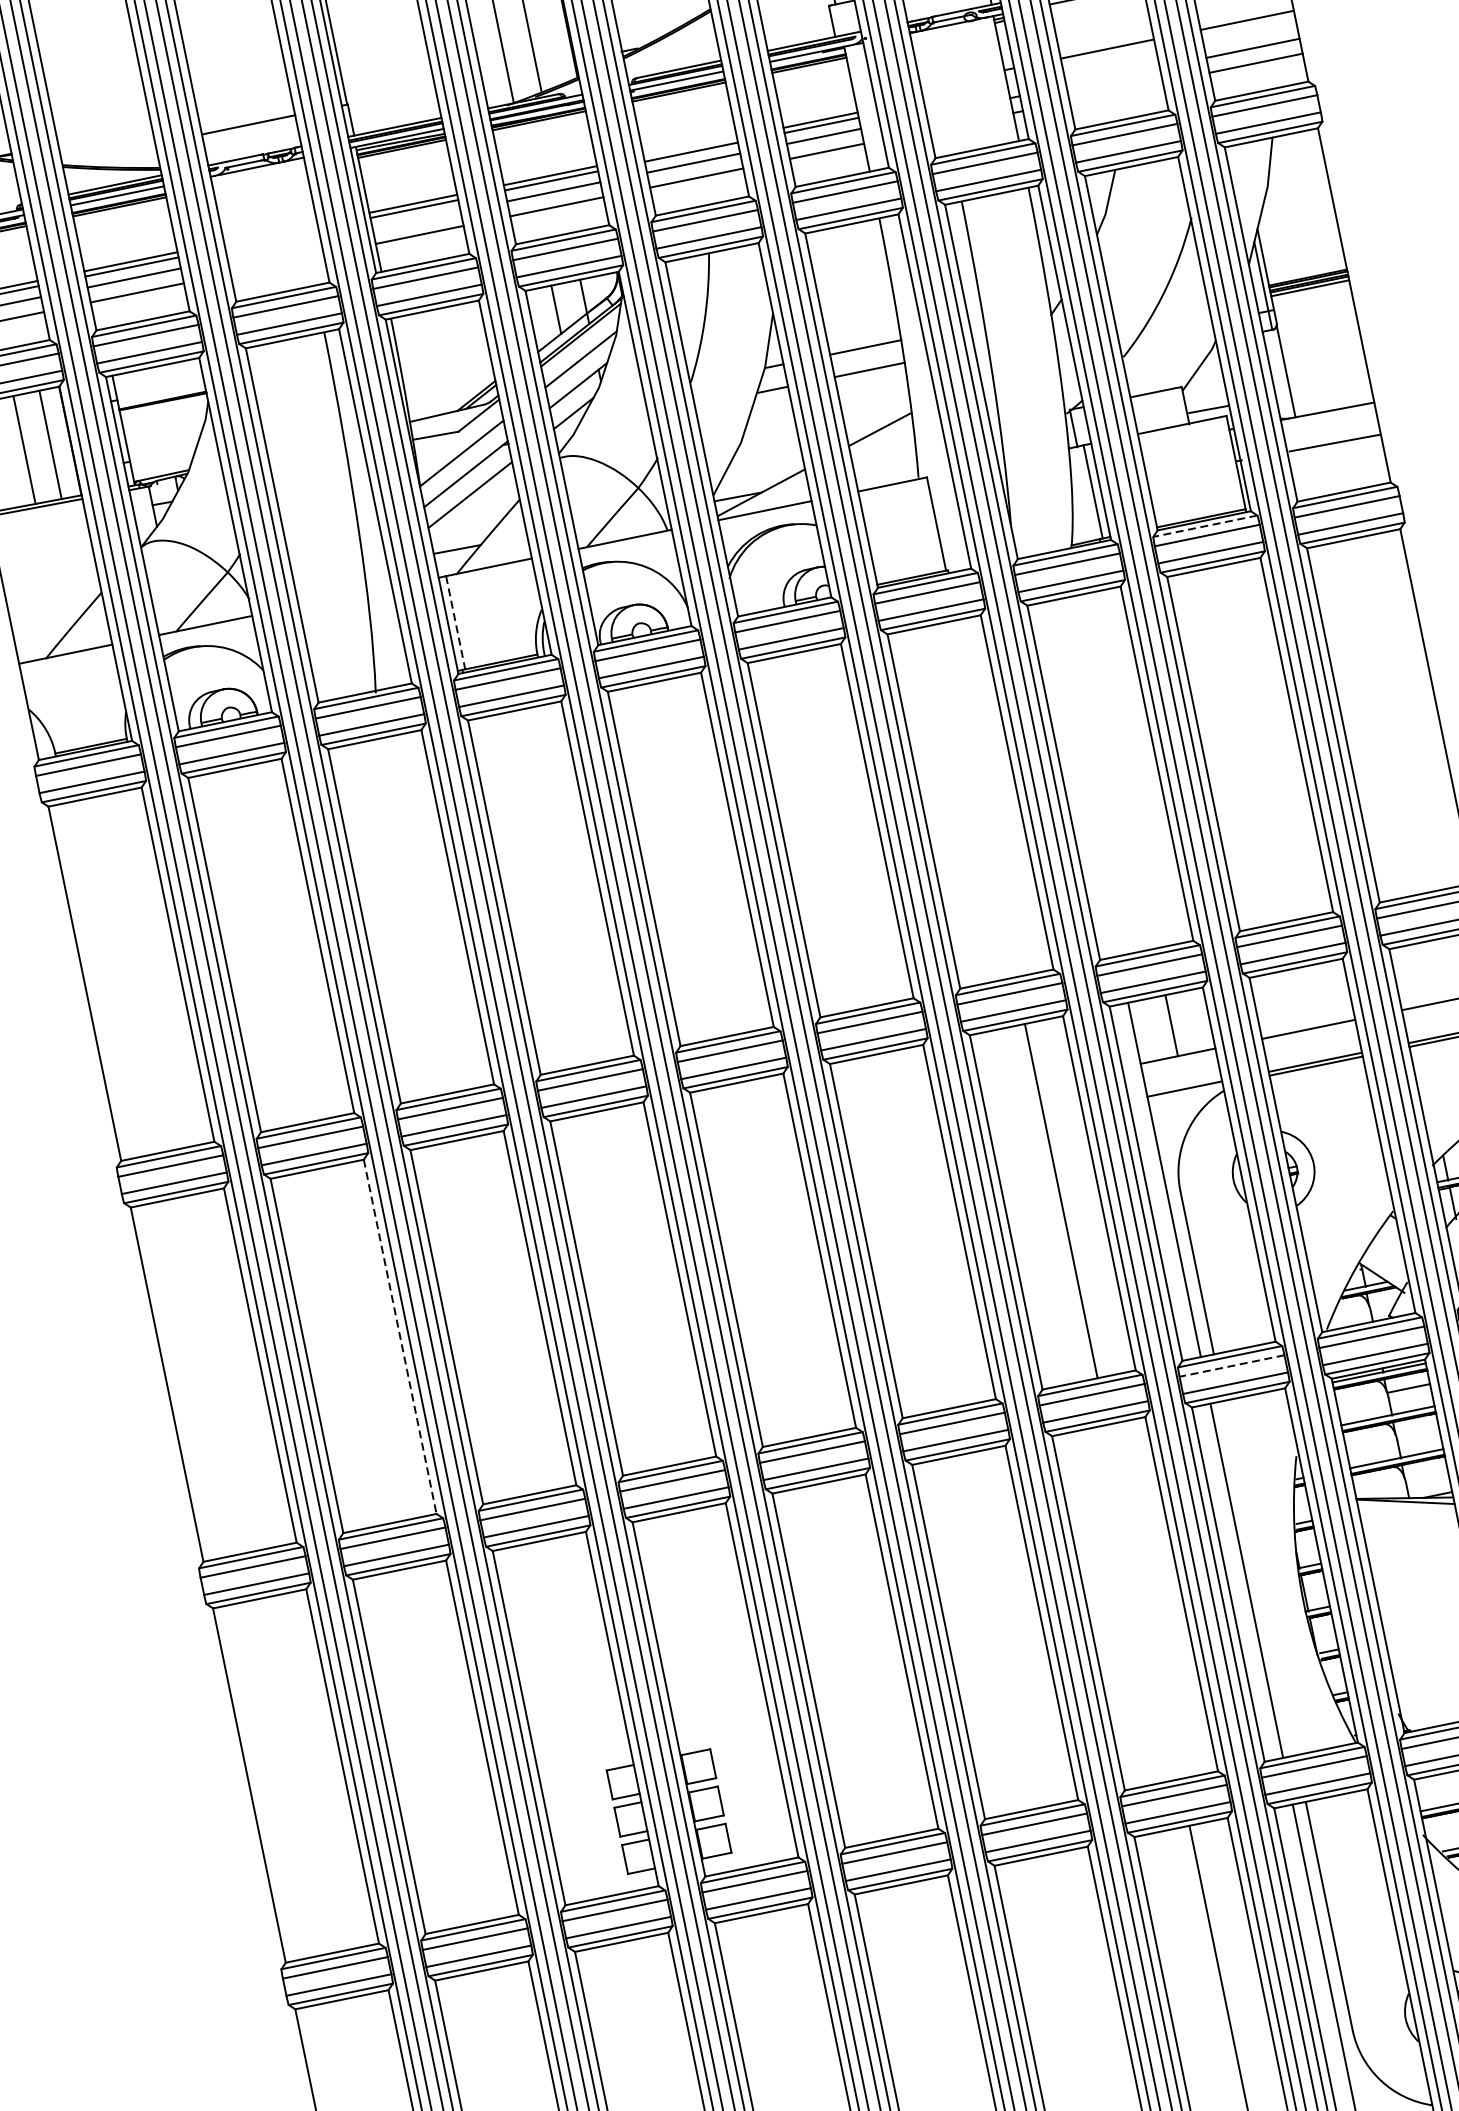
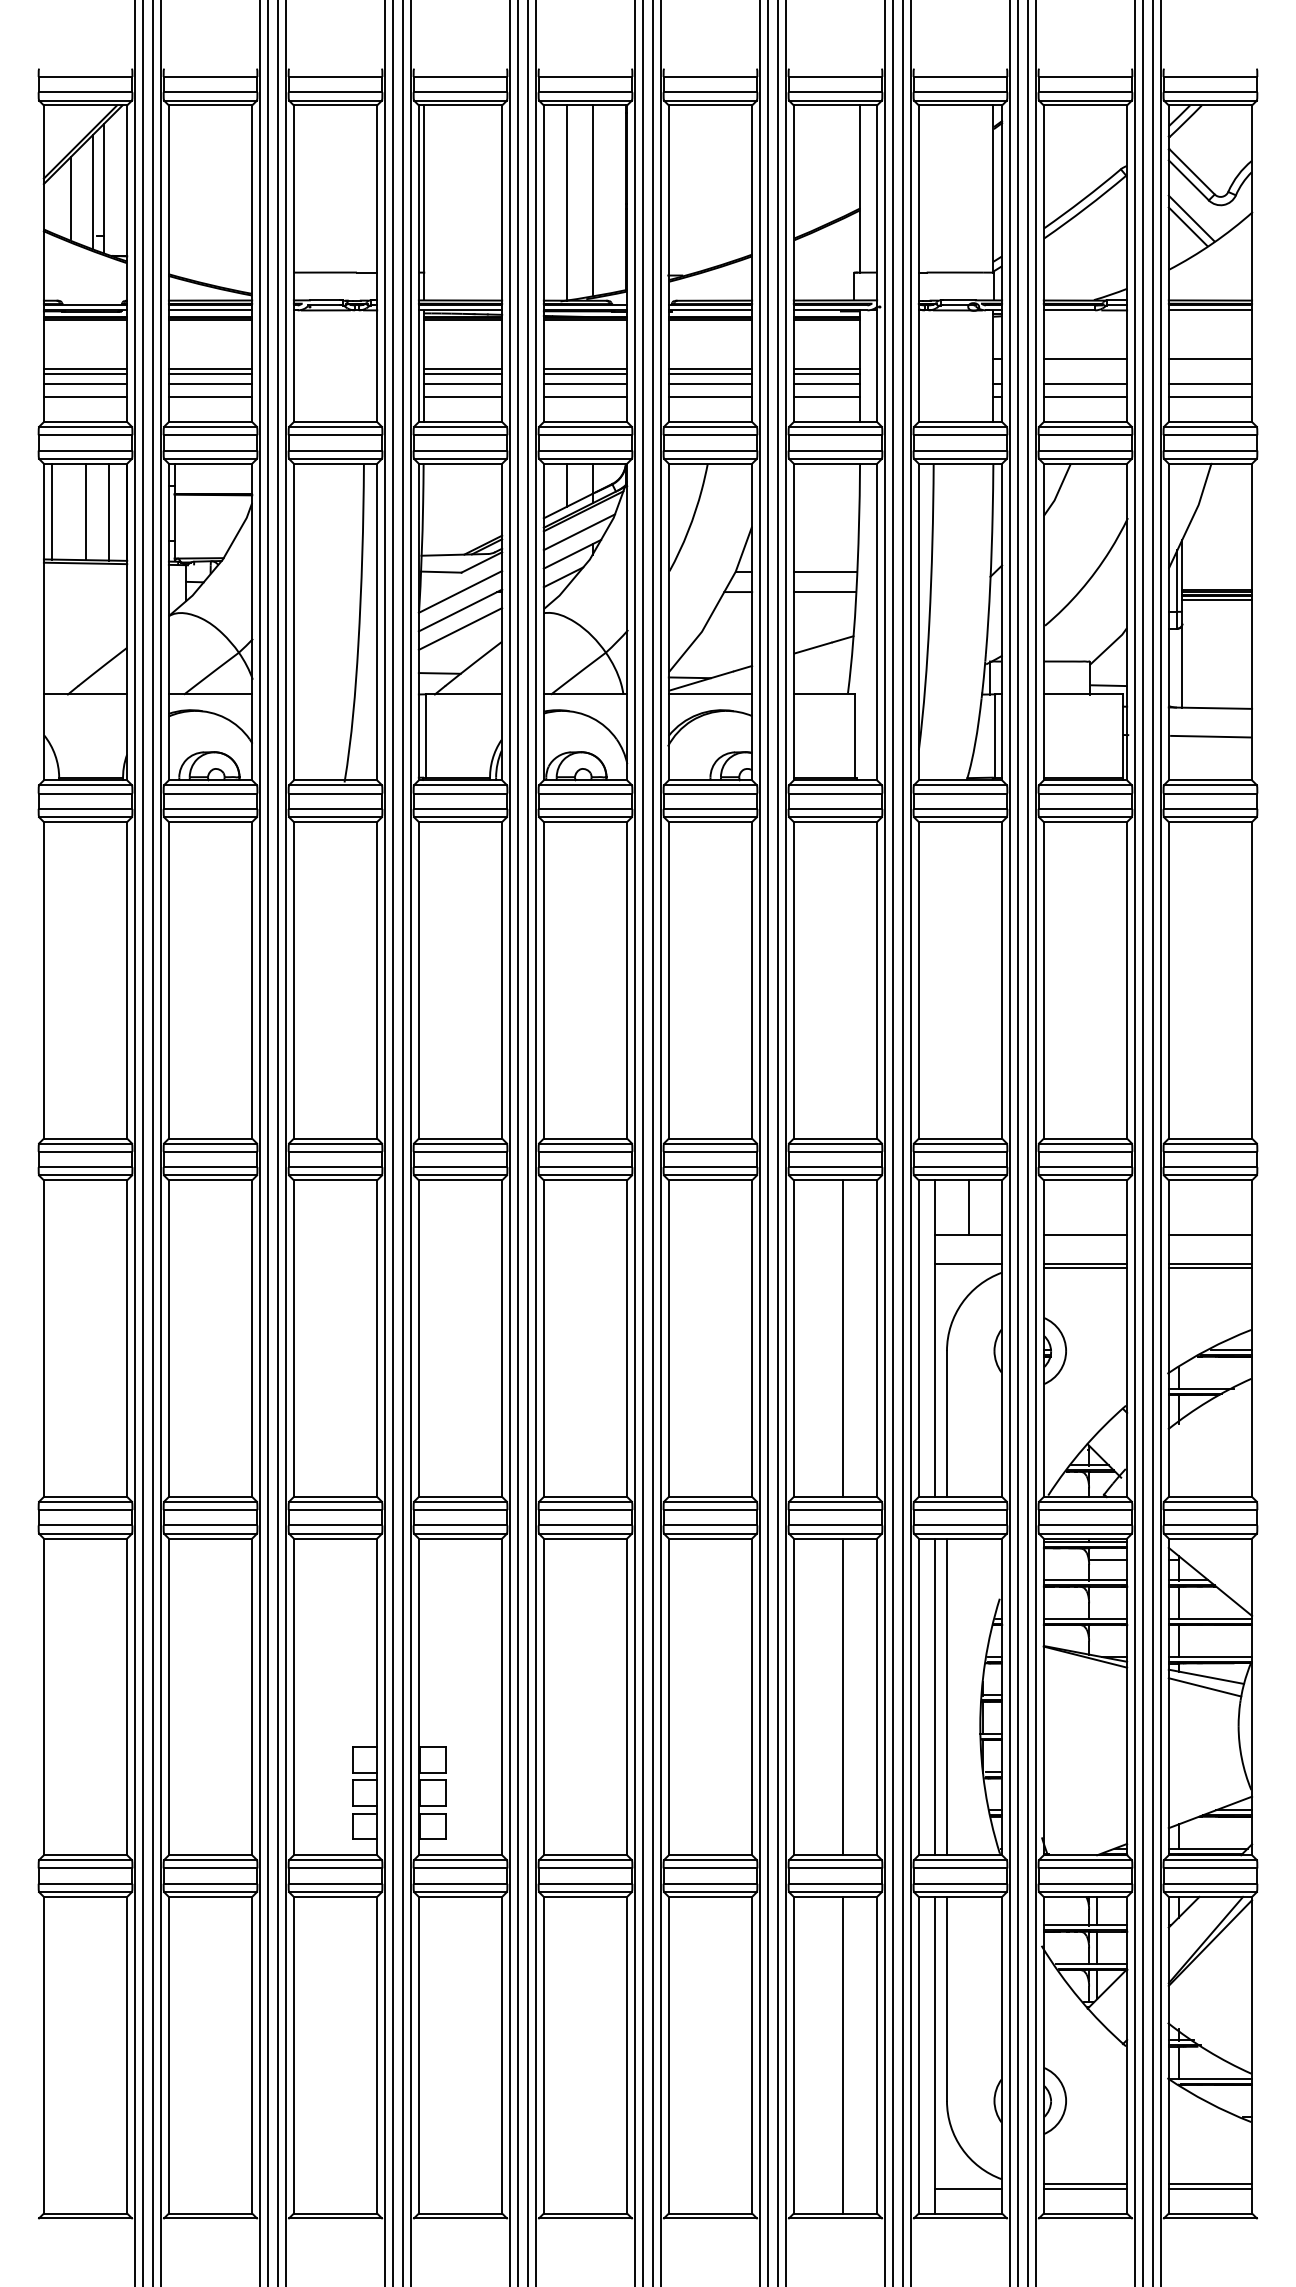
line: (1113, 76) -> (1085, 383), added
line: (1116, 92) -> (1085, 397), added
line: (690, 147) -> (710, 369), added
line: (416, 219) -> (462, 383), added
line: (1204, 526) -> (1084, 785), dashed -> solid
line: (455, 623) -> (425, 736), dashed -> solid
line: (400, 1337) -> (252, 1339), dashed -> solid
line: (1232, 1366) -> (960, 1510), dashed -> solid
line: (1259, 1577) -> (946, 1696), added
line: (1143, 1601) -> (843, 1696), added

